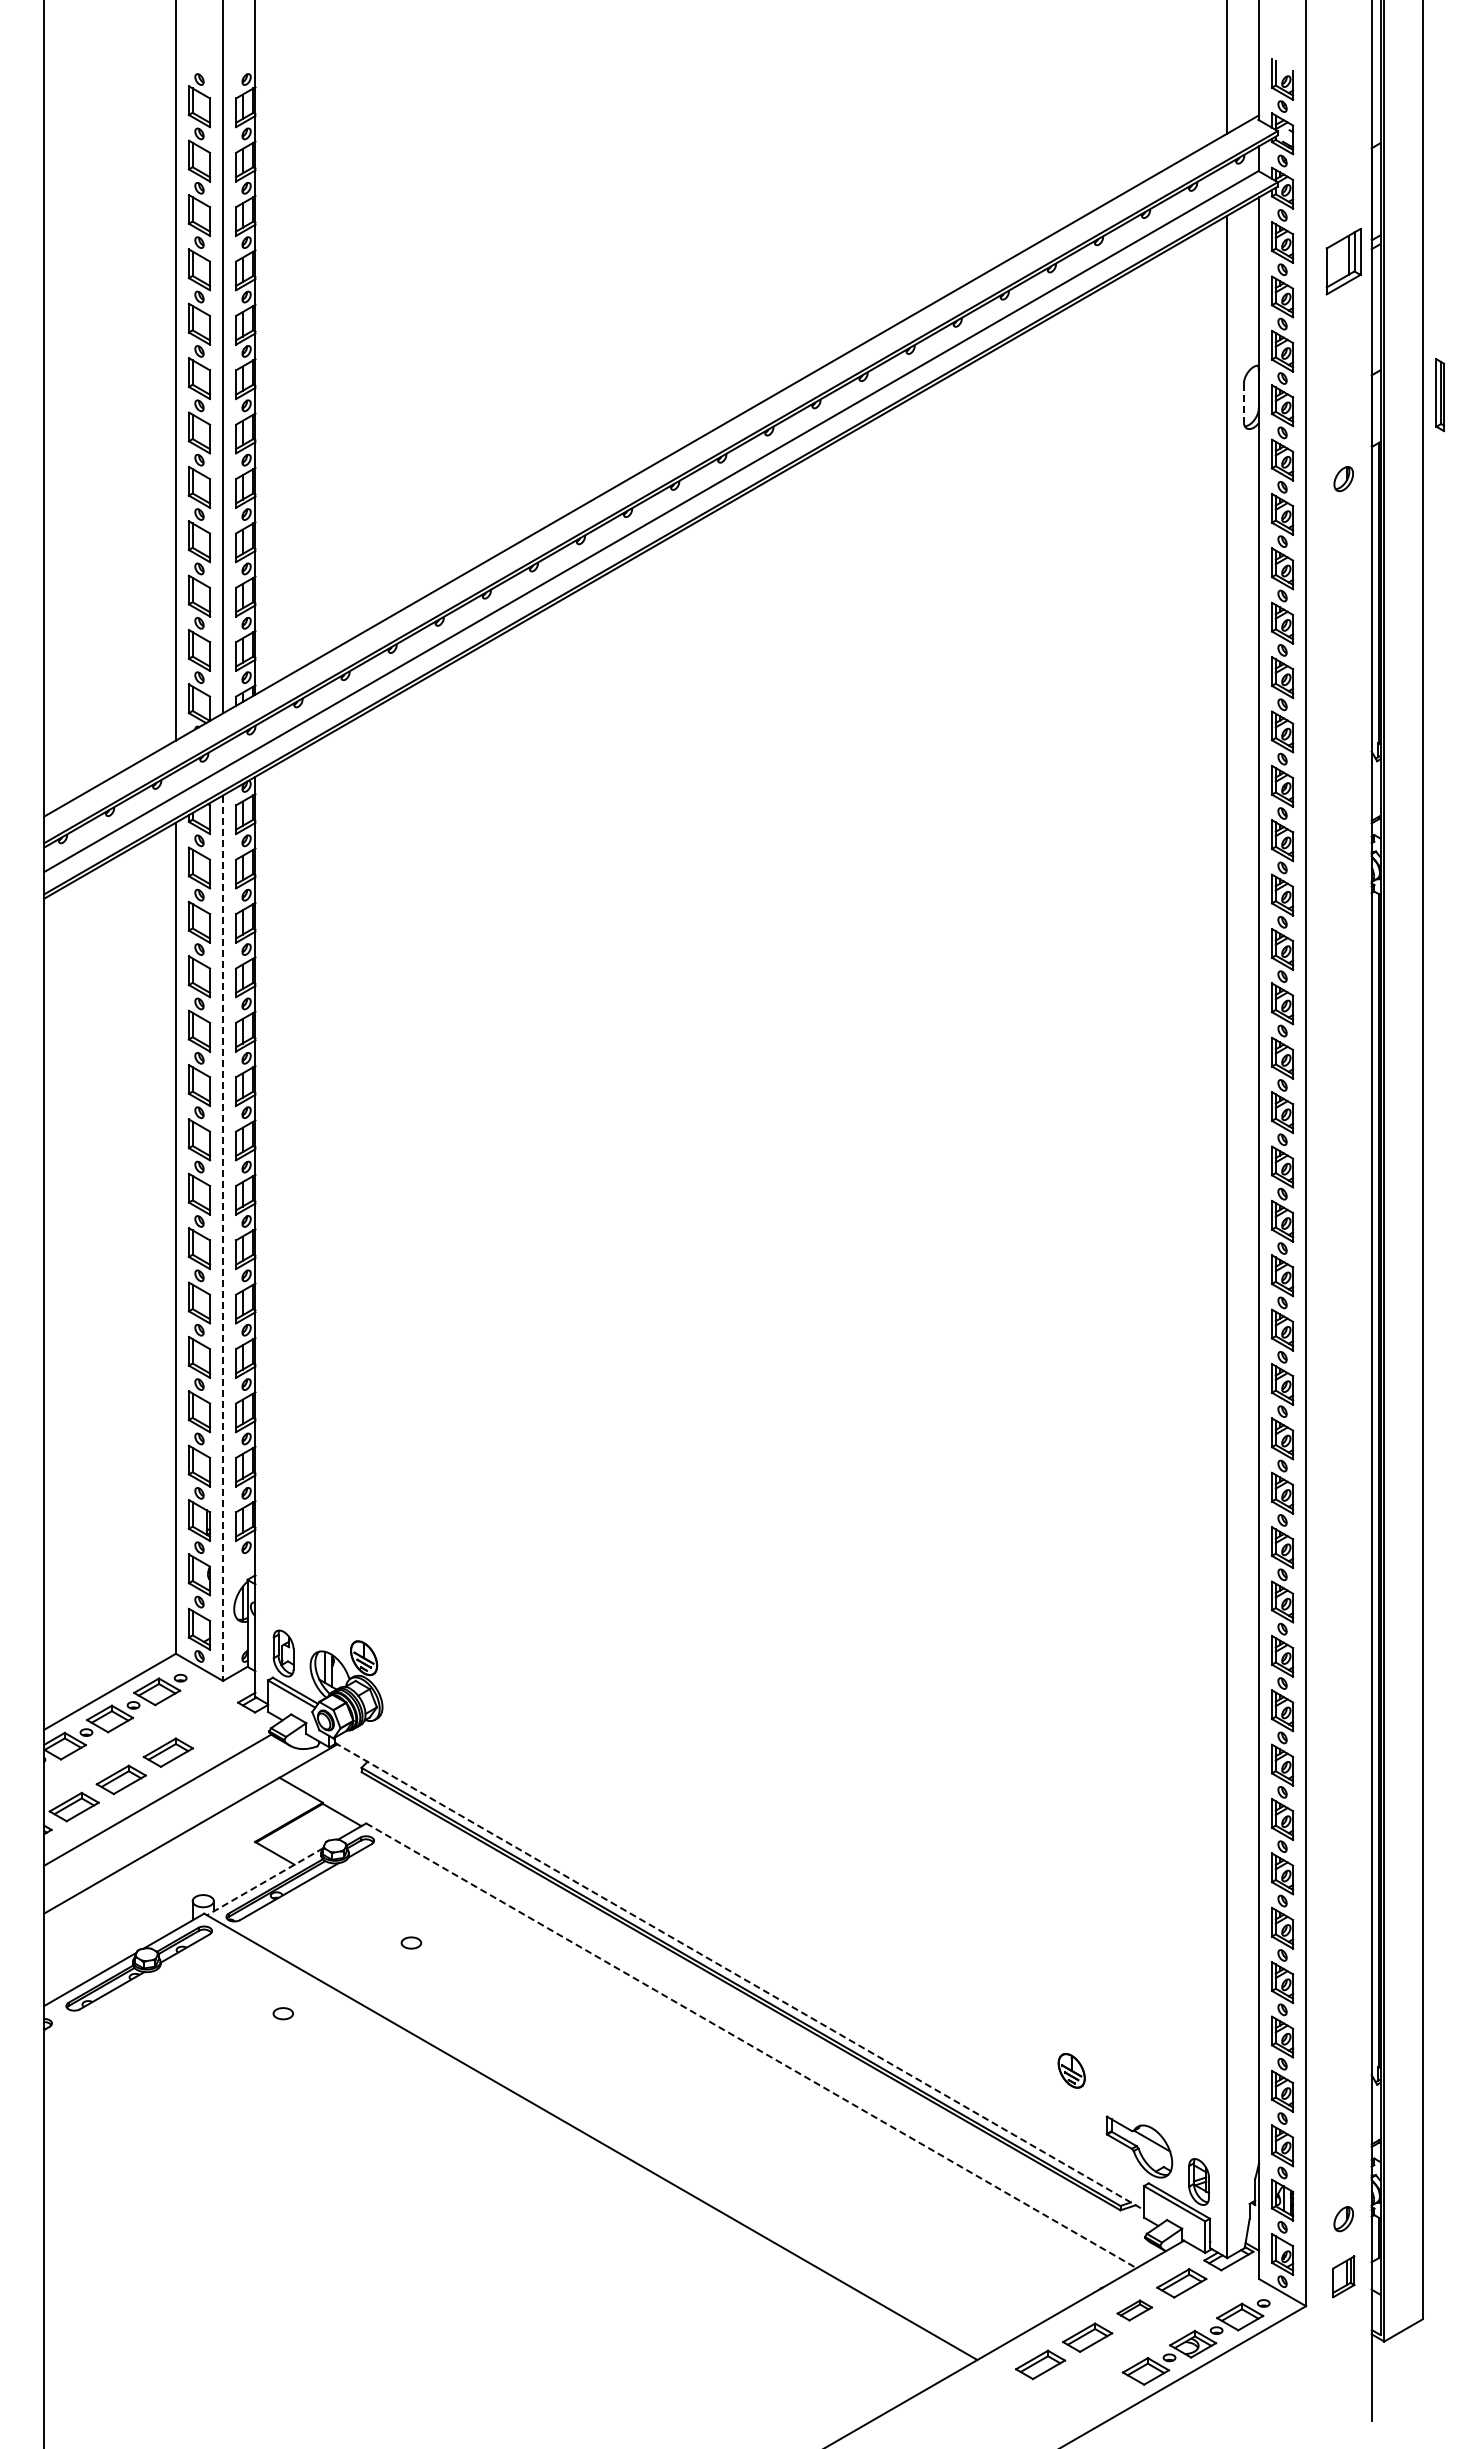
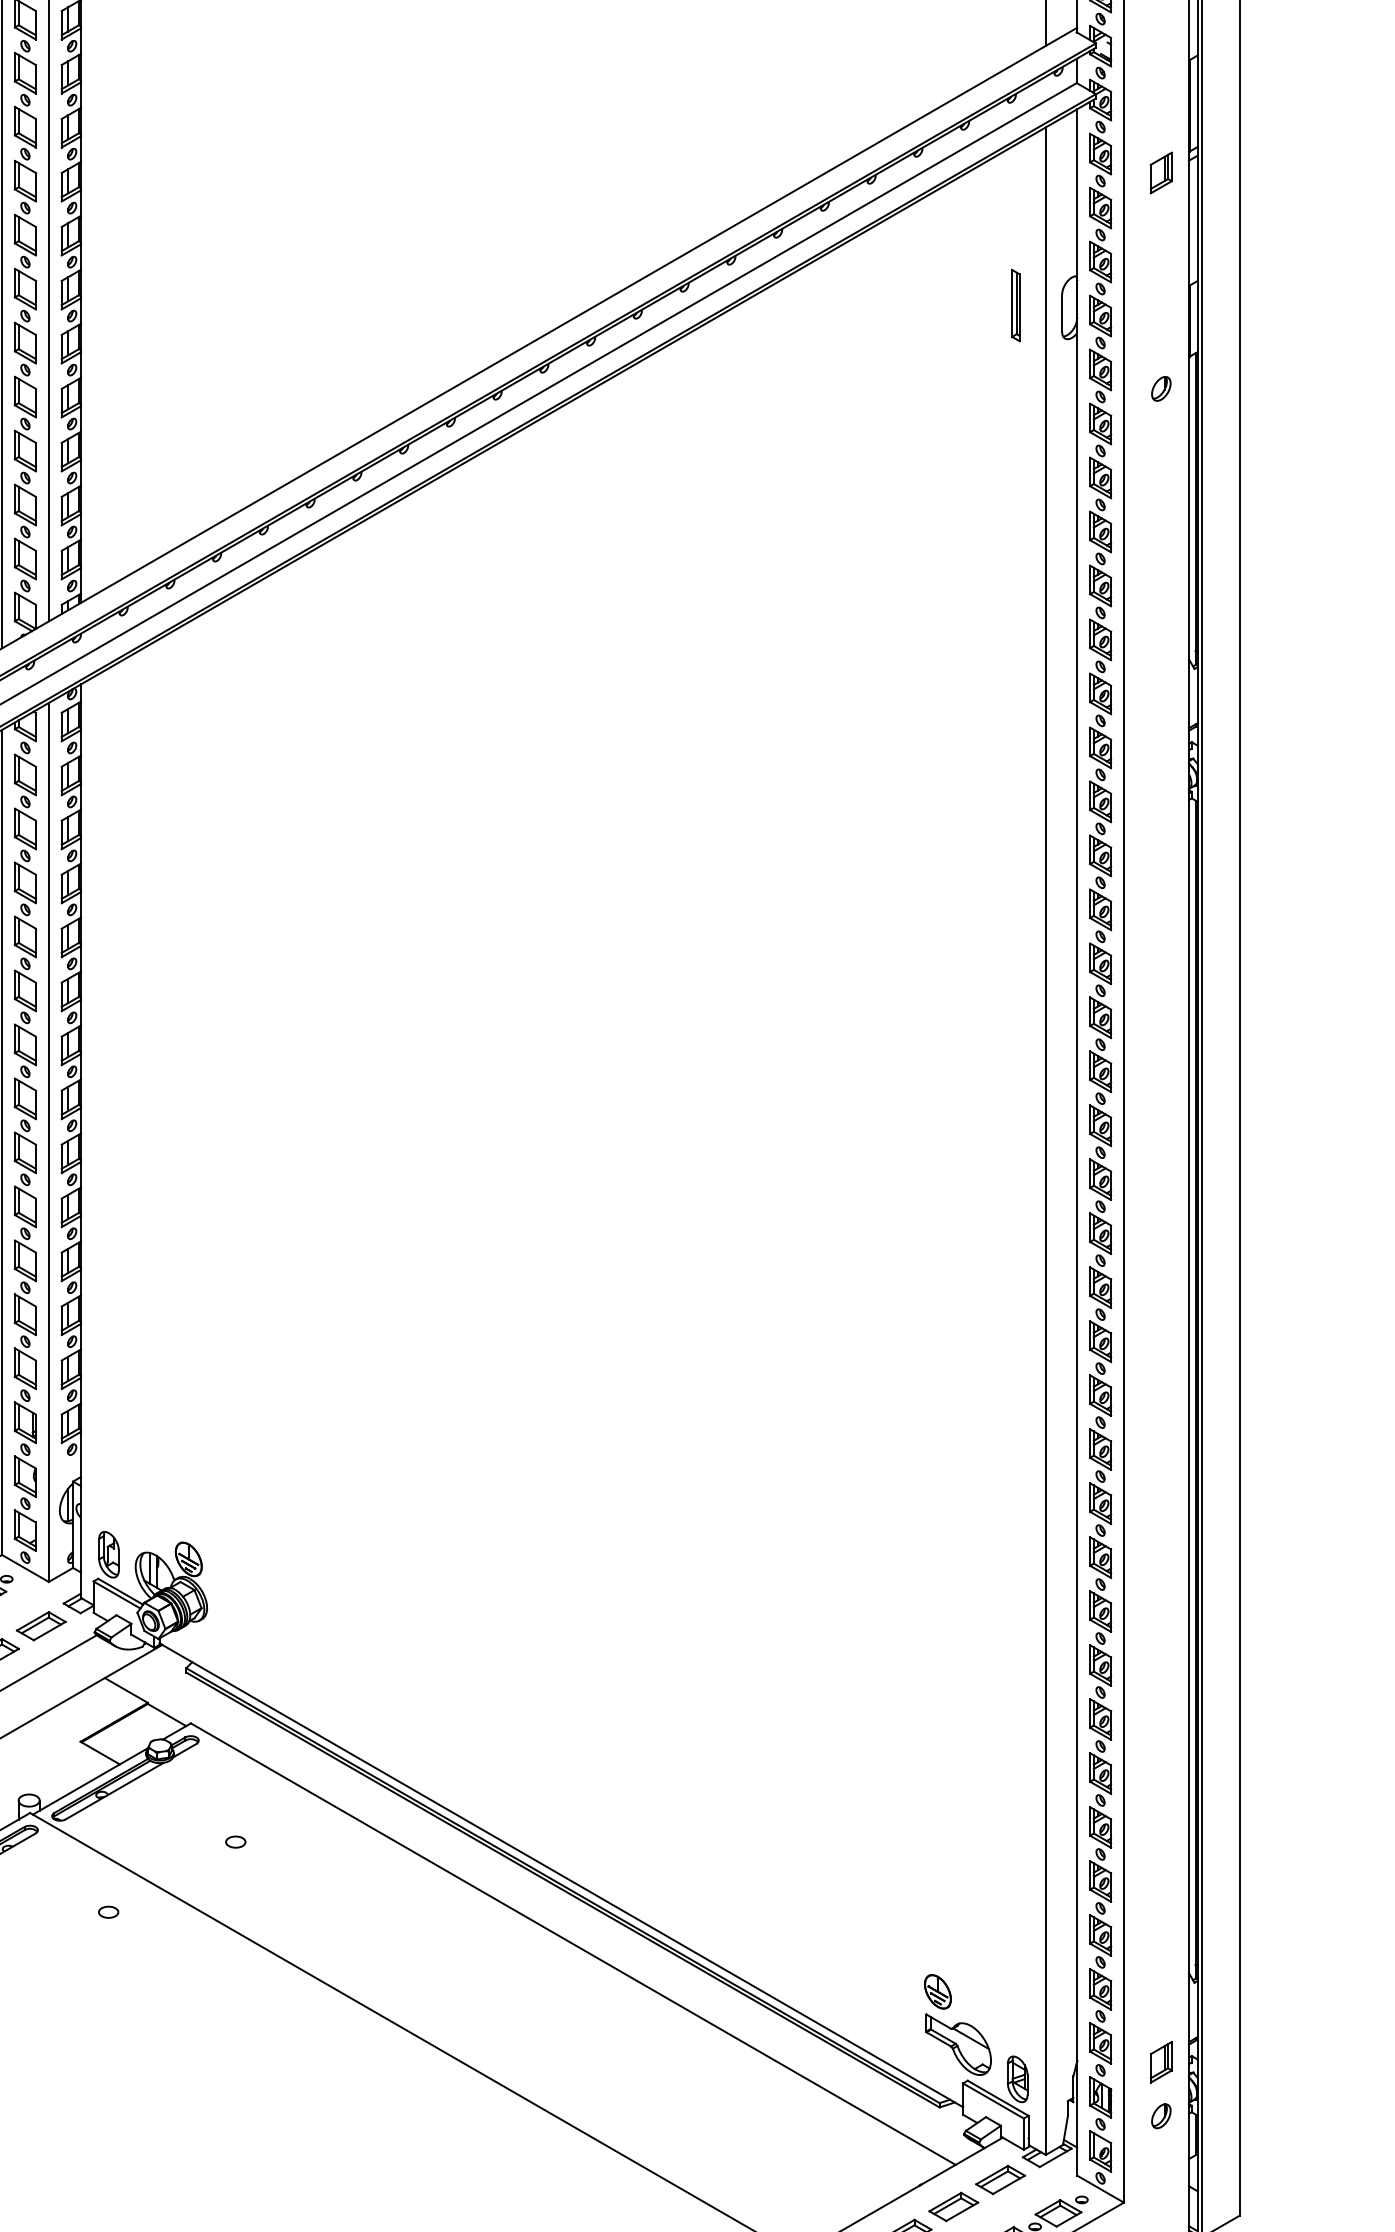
part: (1343, 261) -> (1161, 172), size x0.62
part: (1440, 395) -> (1016, 305), moved
line: (1243, 403) -> (1061, 313), dashed -> solid
line: (223, 1238) -> (49, 1142), dashed -> solid
part: (215, 1725) -> (41, 1626), added
line: (264, 1881) -> (89, 1781), dashed -> solid
line: (739, 1976) -> (561, 1875), dashed -> solid
line: (751, 2045) -> (573, 1943), dashed -> solid
part: (1071, 2070) -> (937, 1991), moved
part: (1343, 2276) -> (1161, 2061), moved
part: (1134, 2310) -> (953, 2206), size x1.43

